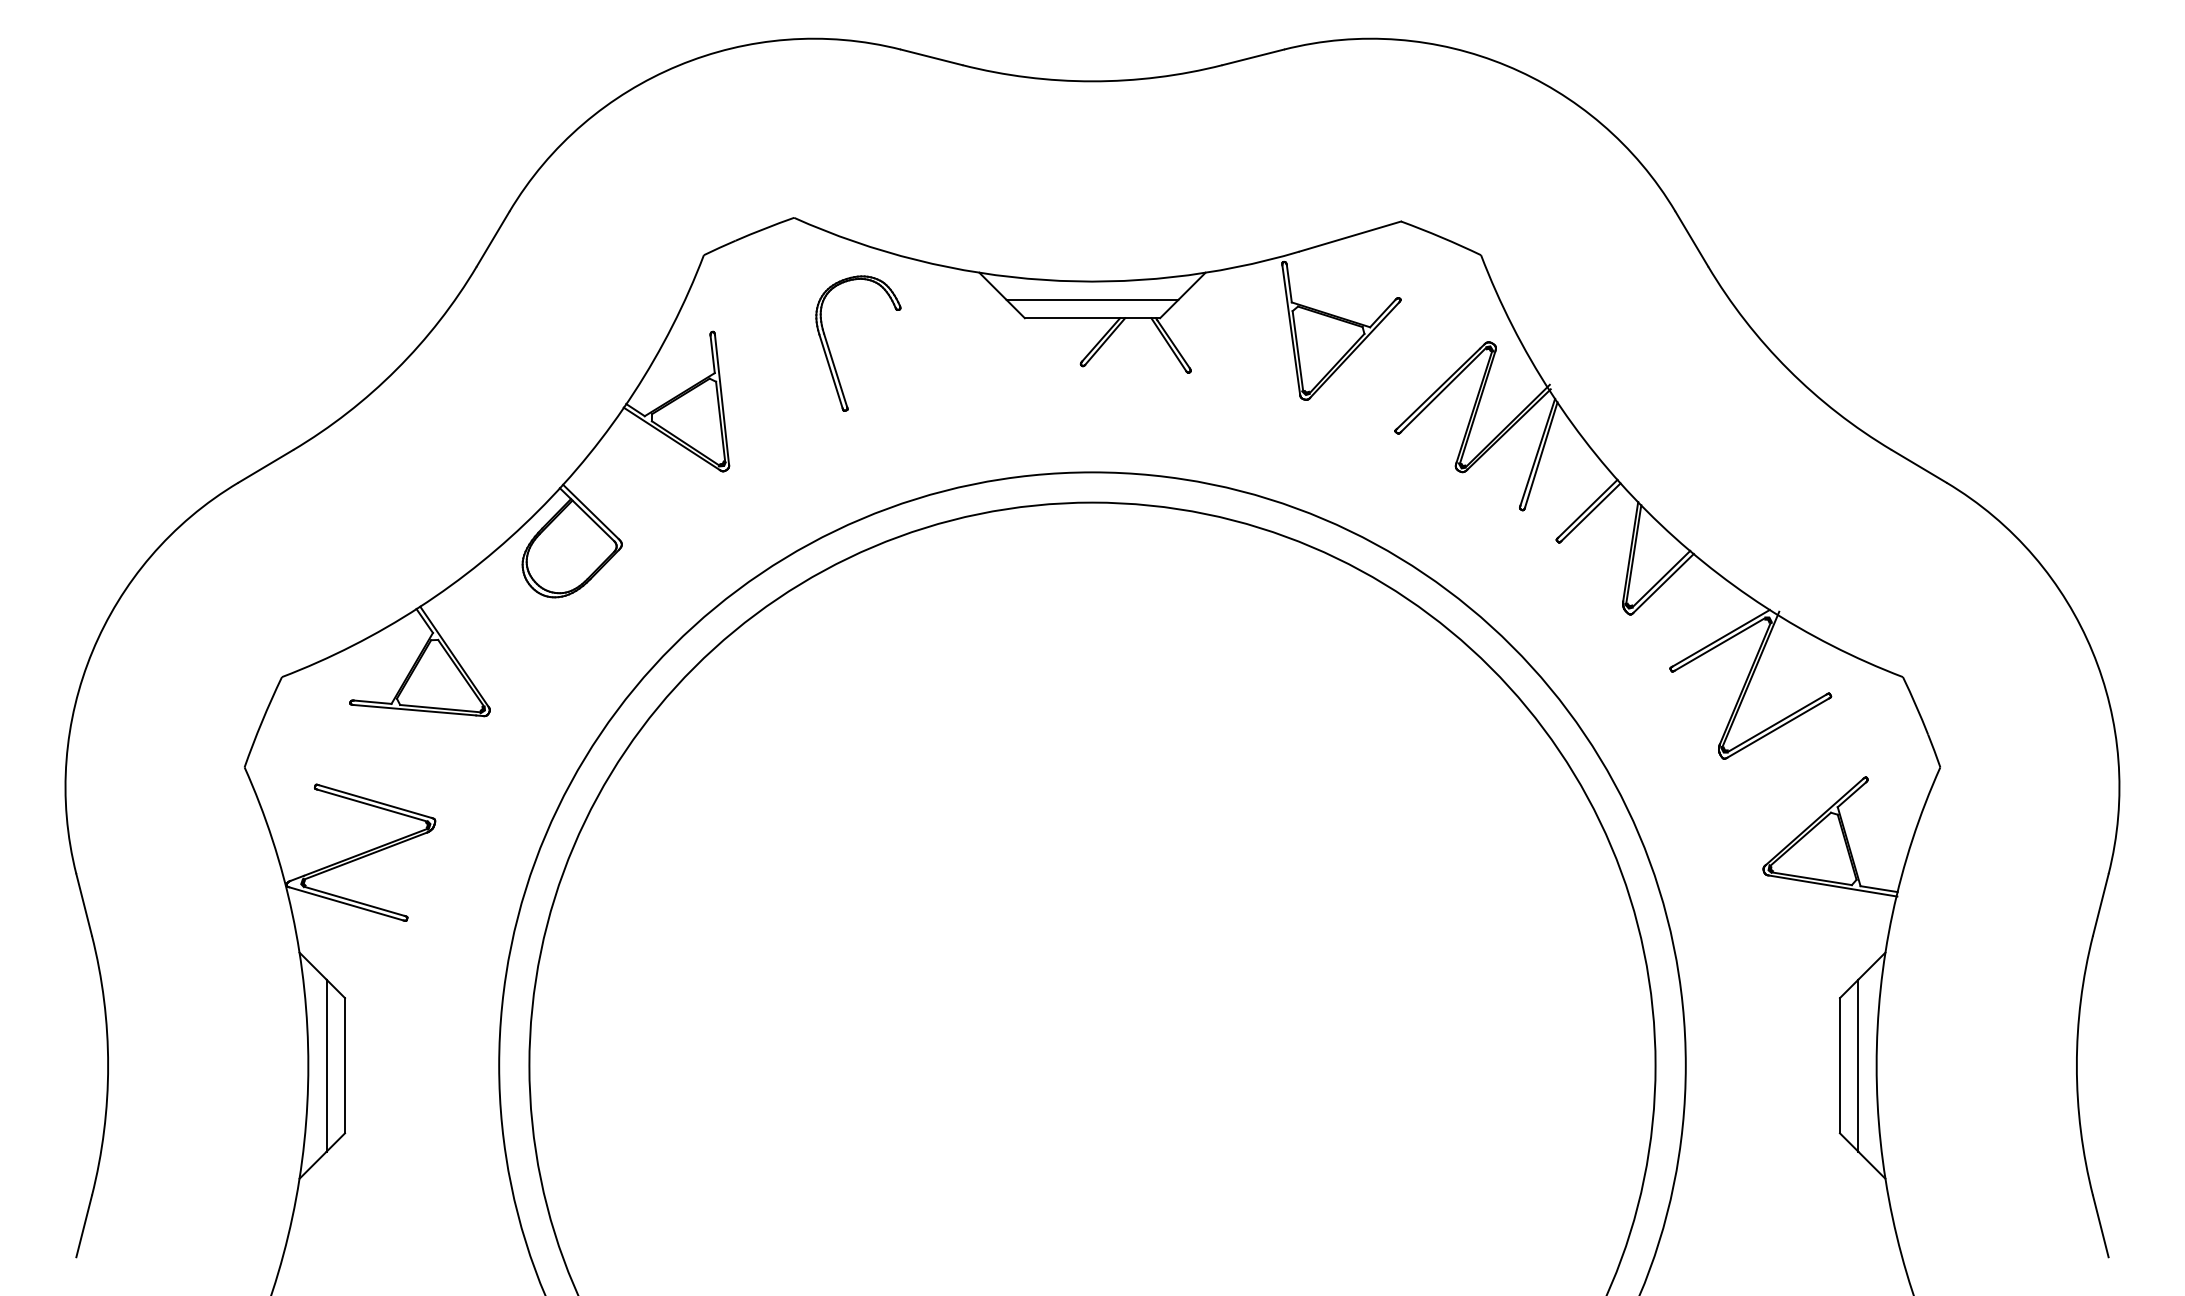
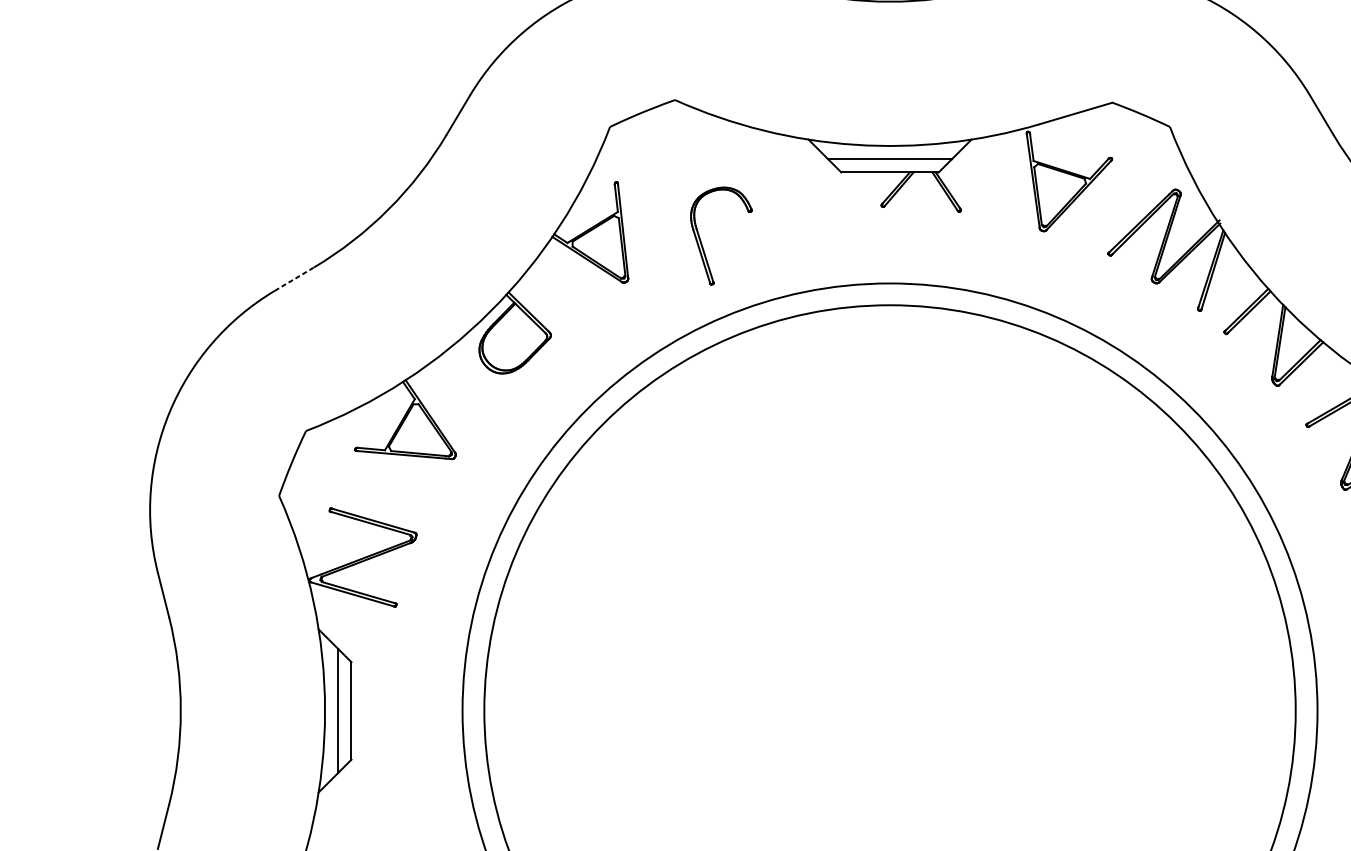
part: (831, 353) -> (701, 243), moved
line: (265, 466) -> (294, 279), solid -> dashed

